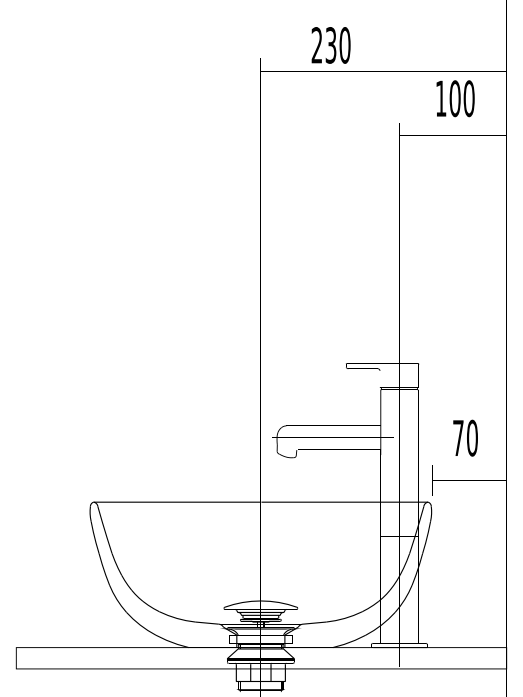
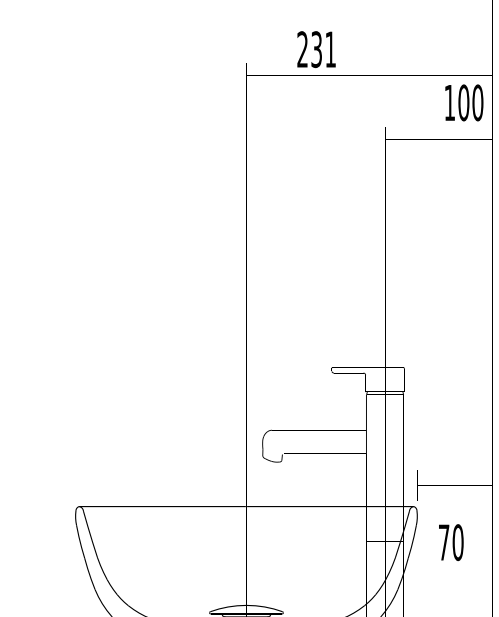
text: (344, 45) -> (330, 49), 230 -> 231
text: (455, 98) -> (464, 102), moved
text: (465, 437) -> (451, 541), moved

